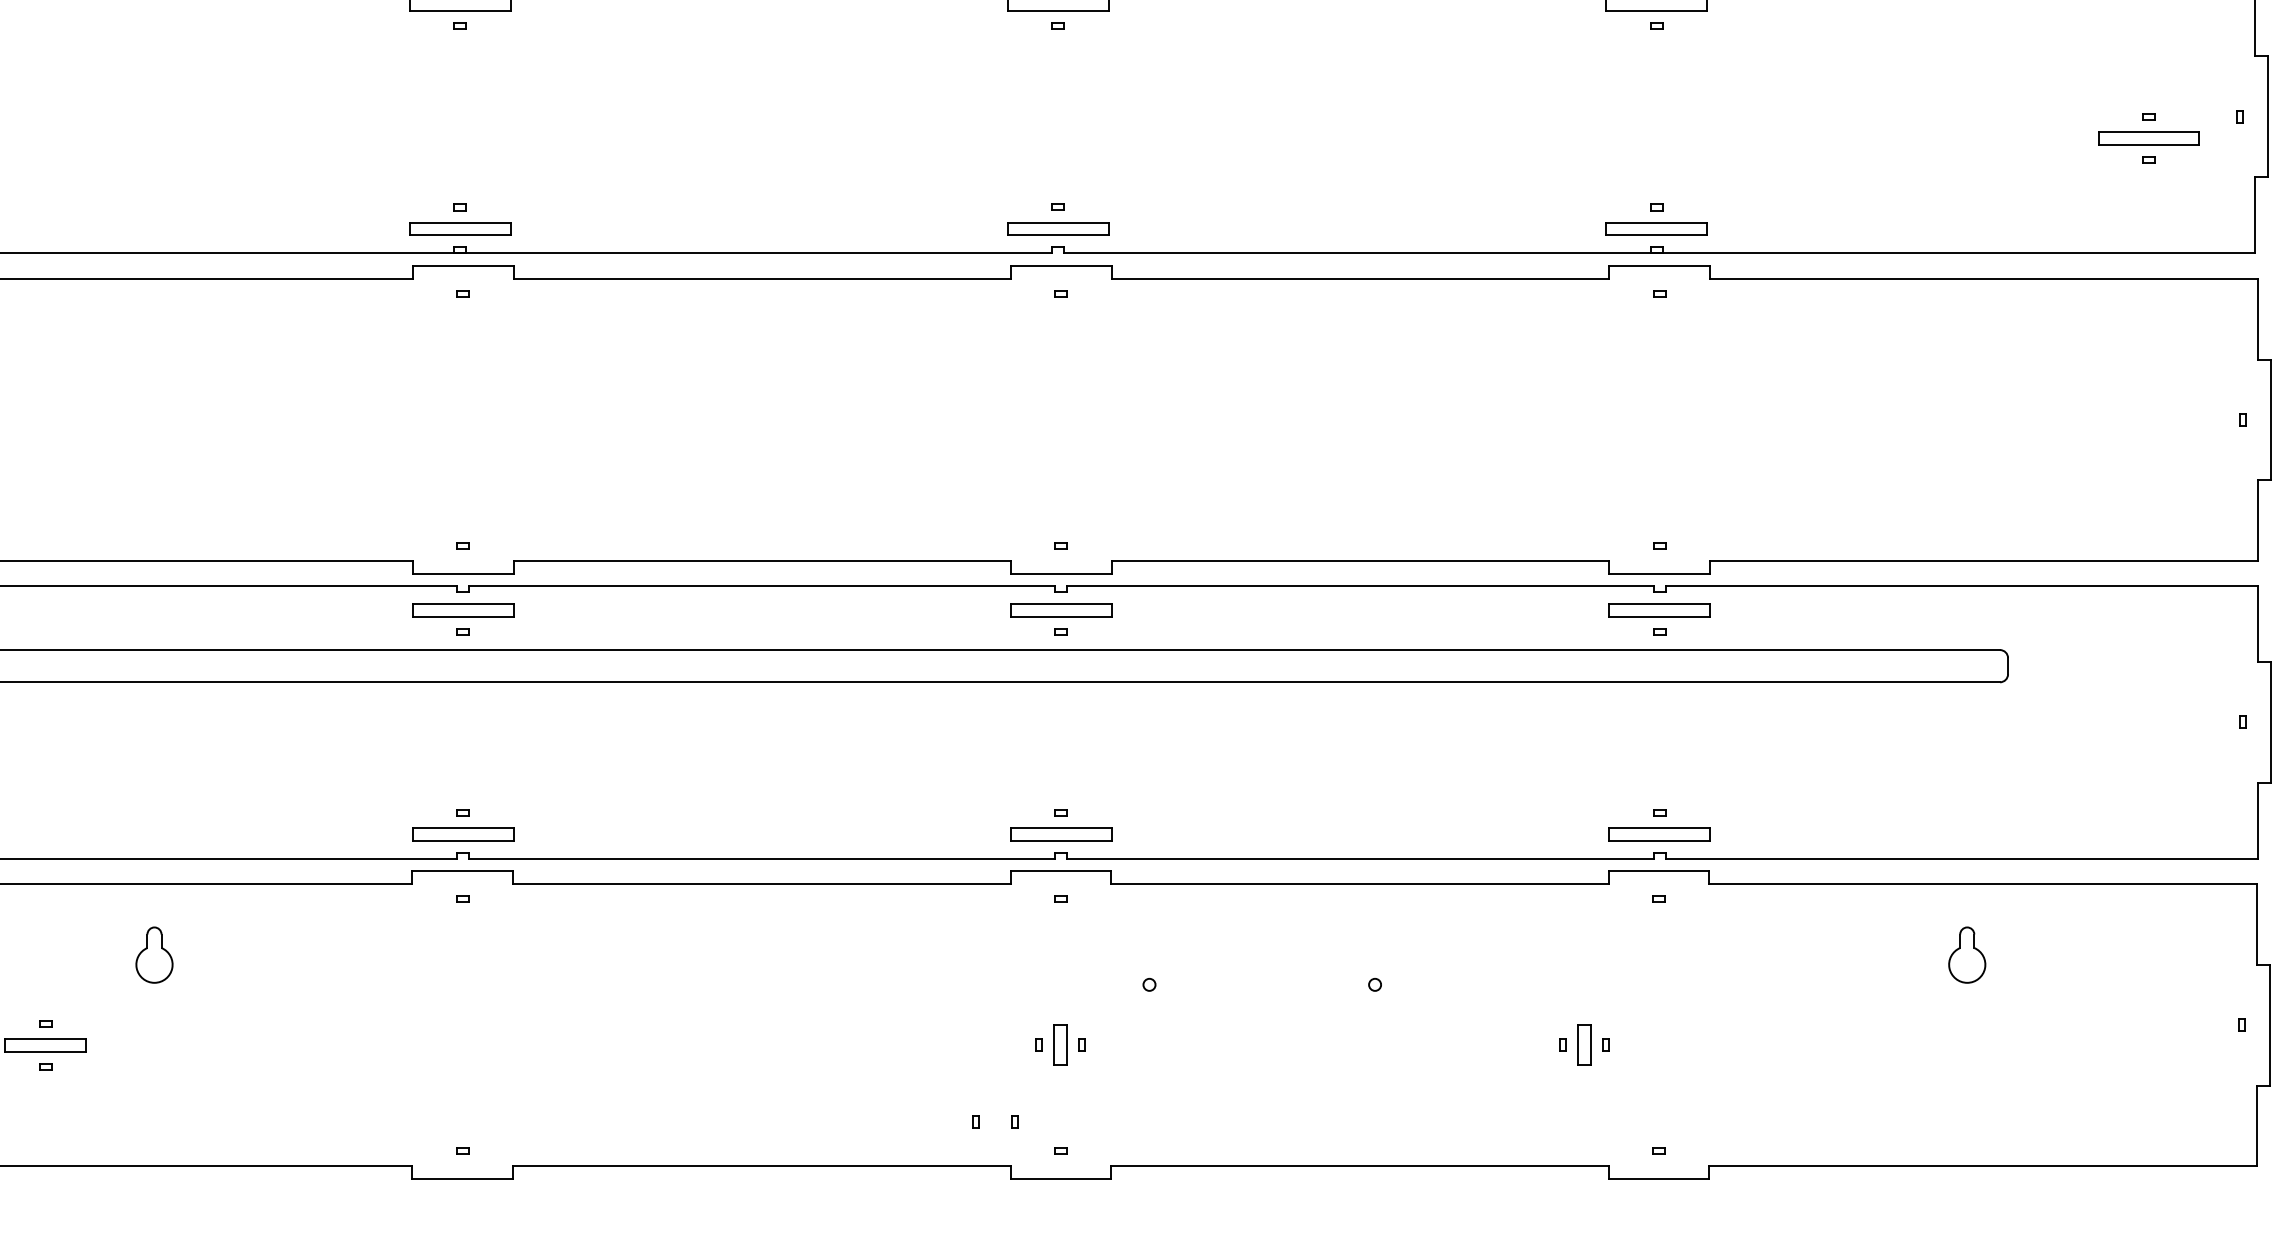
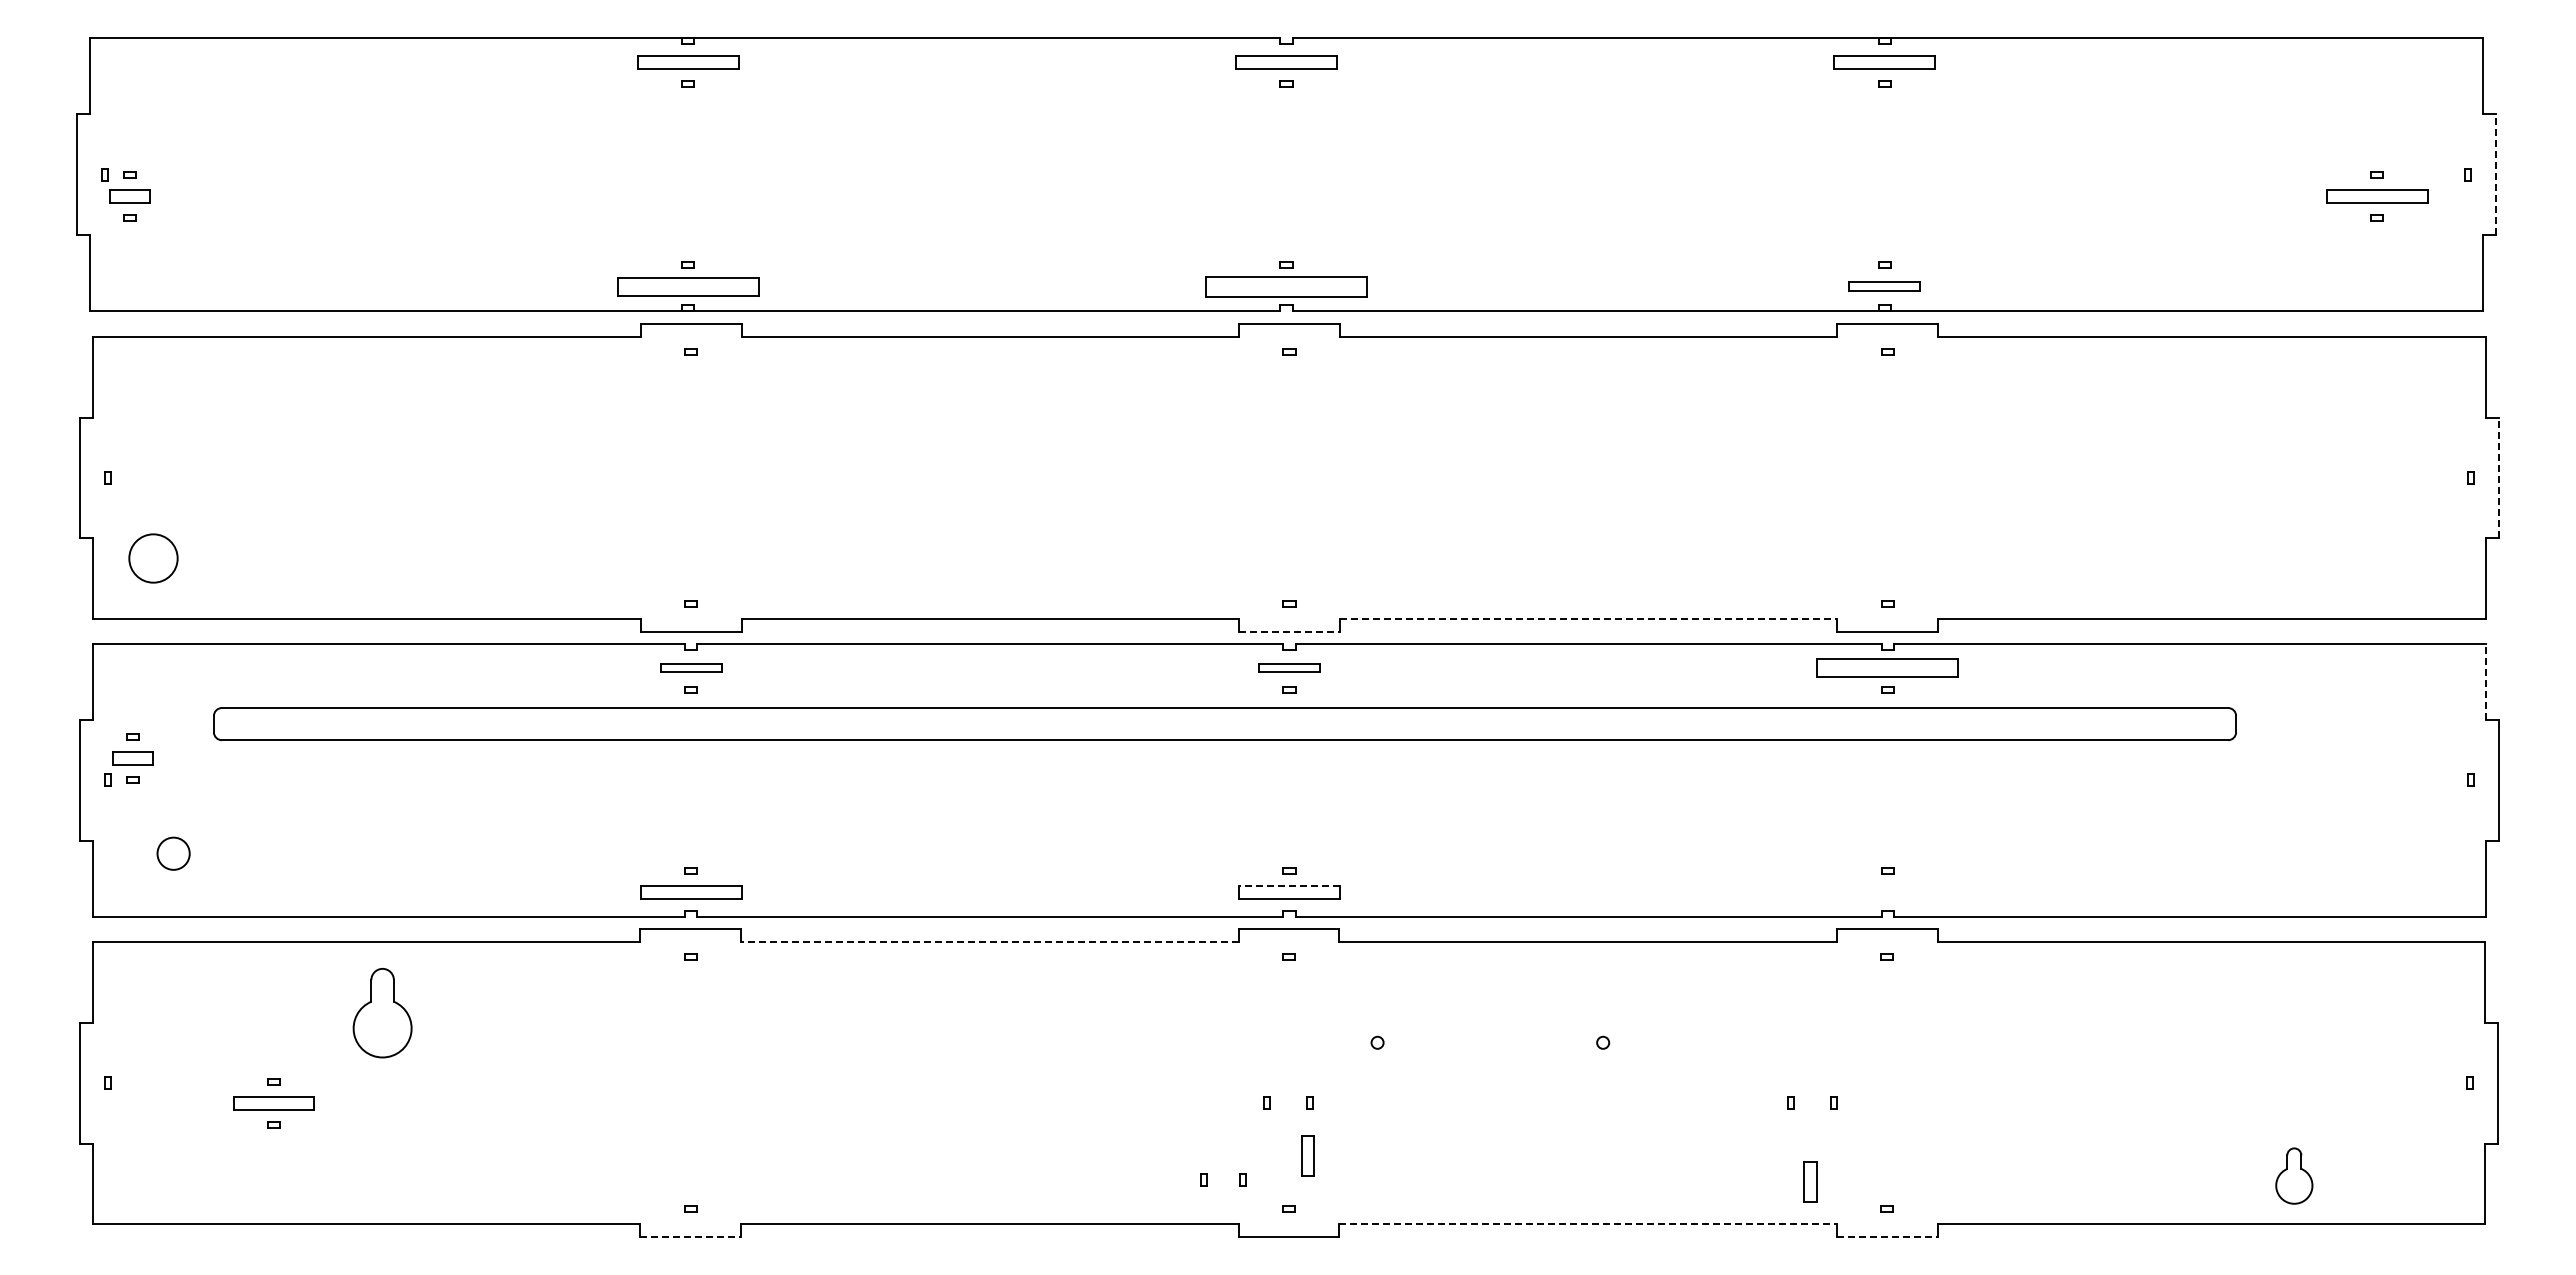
line: (2267, 116) -> (2495, 174), solid -> dashed
part: (460, 228) -> (688, 286), size x1.4
part: (1058, 228) -> (1286, 286), size x1.6
part: (1656, 228) -> (1884, 286), size x0.7
line: (2270, 419) -> (2498, 477), solid -> dashed
line: (1360, 560) -> (1588, 618), solid -> dashed
line: (1061, 573) -> (1289, 631), solid -> dashed
part: (463, 610) -> (691, 668), size x0.6
part: (1061, 610) -> (1289, 668), size x0.6
part: (1659, 610) -> (1887, 668), size x1.4
line: (2257, 623) -> (2485, 681), solid -> dashed
line: (1060, 827) -> (1288, 885), solid -> dashed
part: (1659, 834) -> (1887, 892), removed
line: (761, 884) -> (989, 942), solid -> dashed
part: (154, 954) -> (382, 1012), size x1.6
part: (1967, 954) -> (2294, 1175), moved
part: (1060, 1044) -> (1307, 1155), moved
part: (1584, 1044) -> (1810, 1181), moved
line: (1360, 1166) -> (1588, 1224), solid -> dashed
line: (463, 1178) -> (691, 1236), solid -> dashed
line: (1659, 1178) -> (1887, 1236), solid -> dashed

